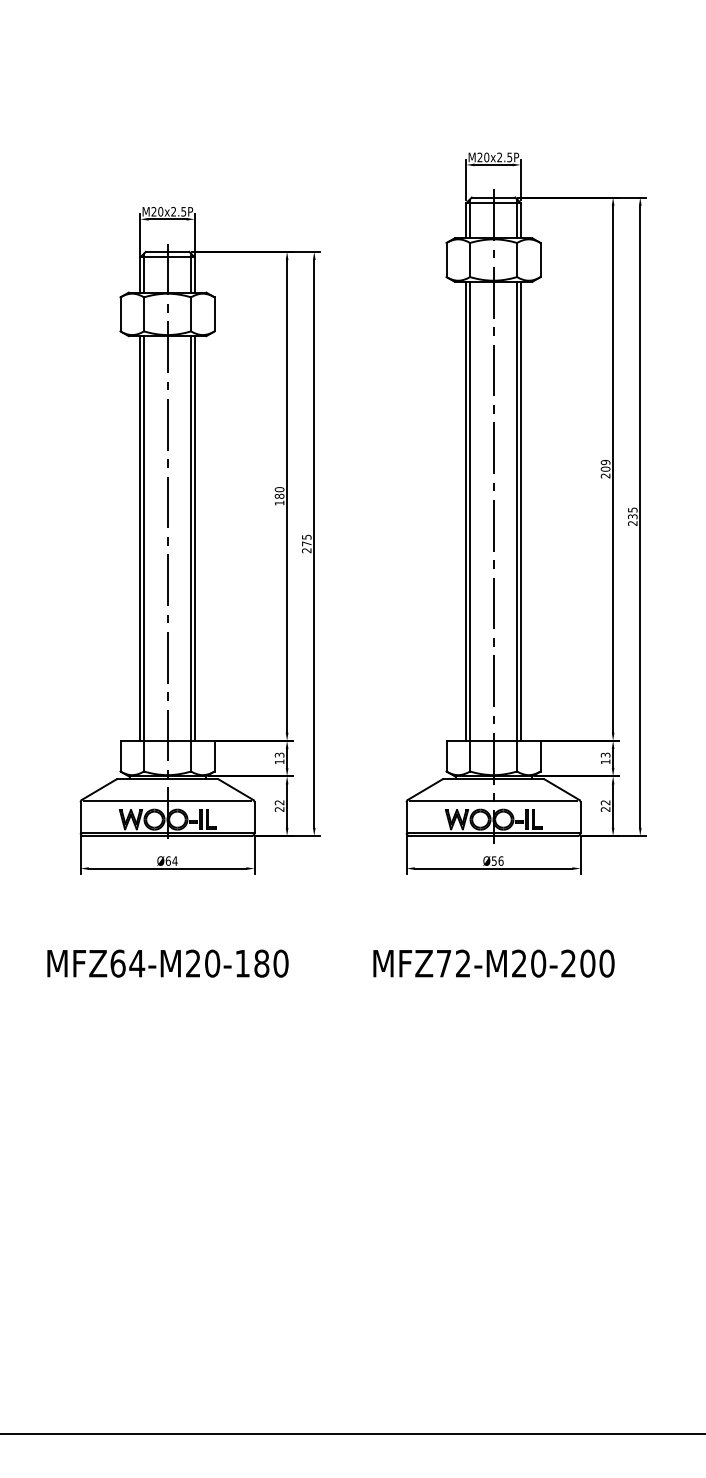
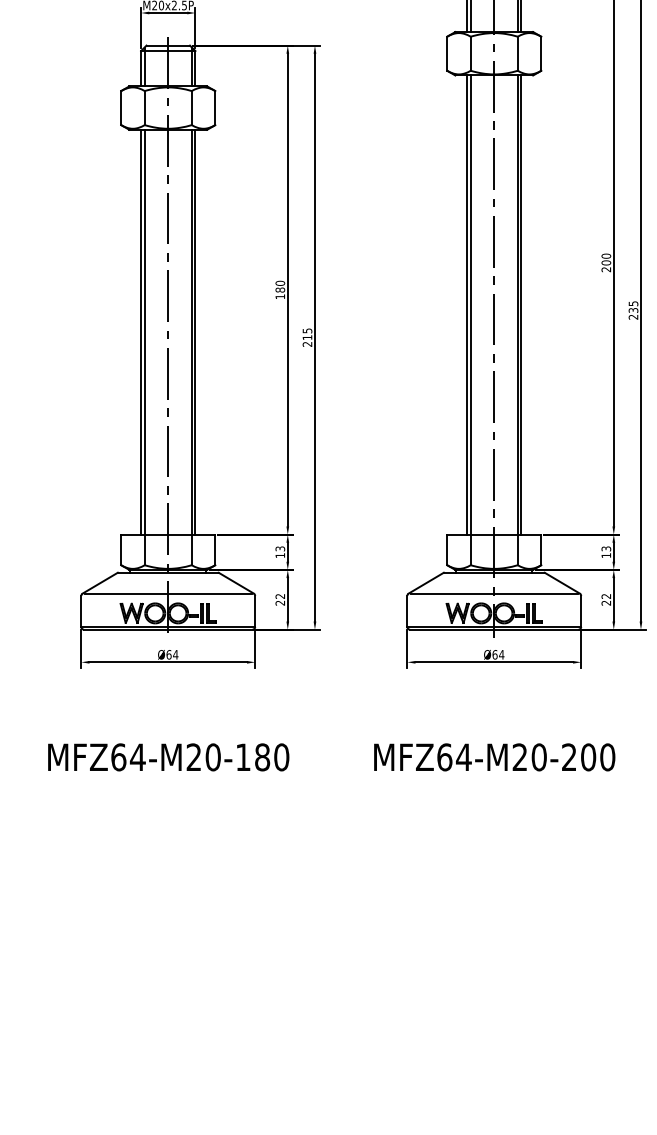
text: (605, 462) -> (606, 256), 209 -> 200
text: (306, 543) -> (307, 337), 275 -> 215
text: (497, 860) -> (498, 654), Ø56 -> Ø64
text: (453, 963) -> (454, 757), MFZ72-M20-200 -> MFZ64-M20-200

